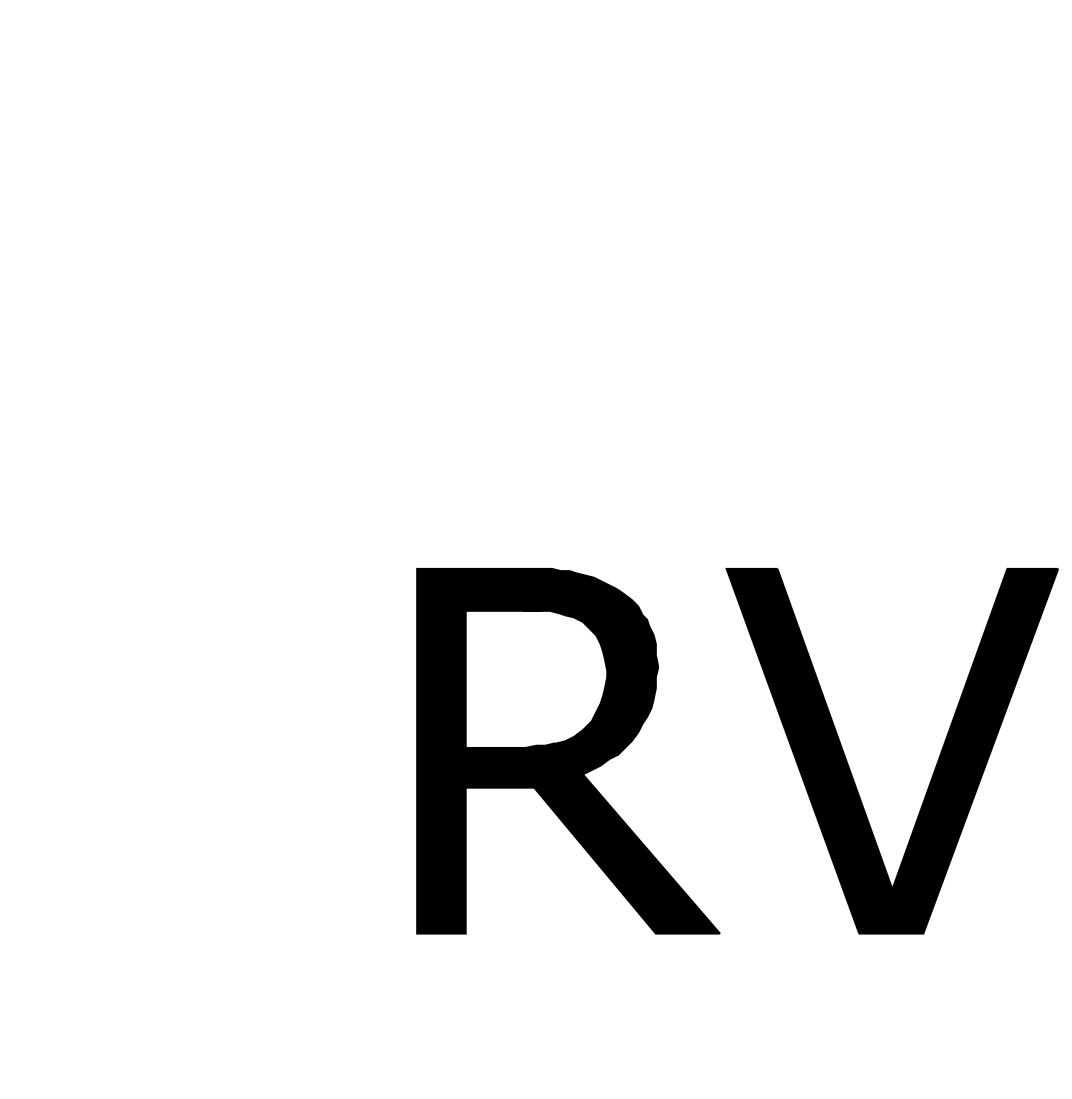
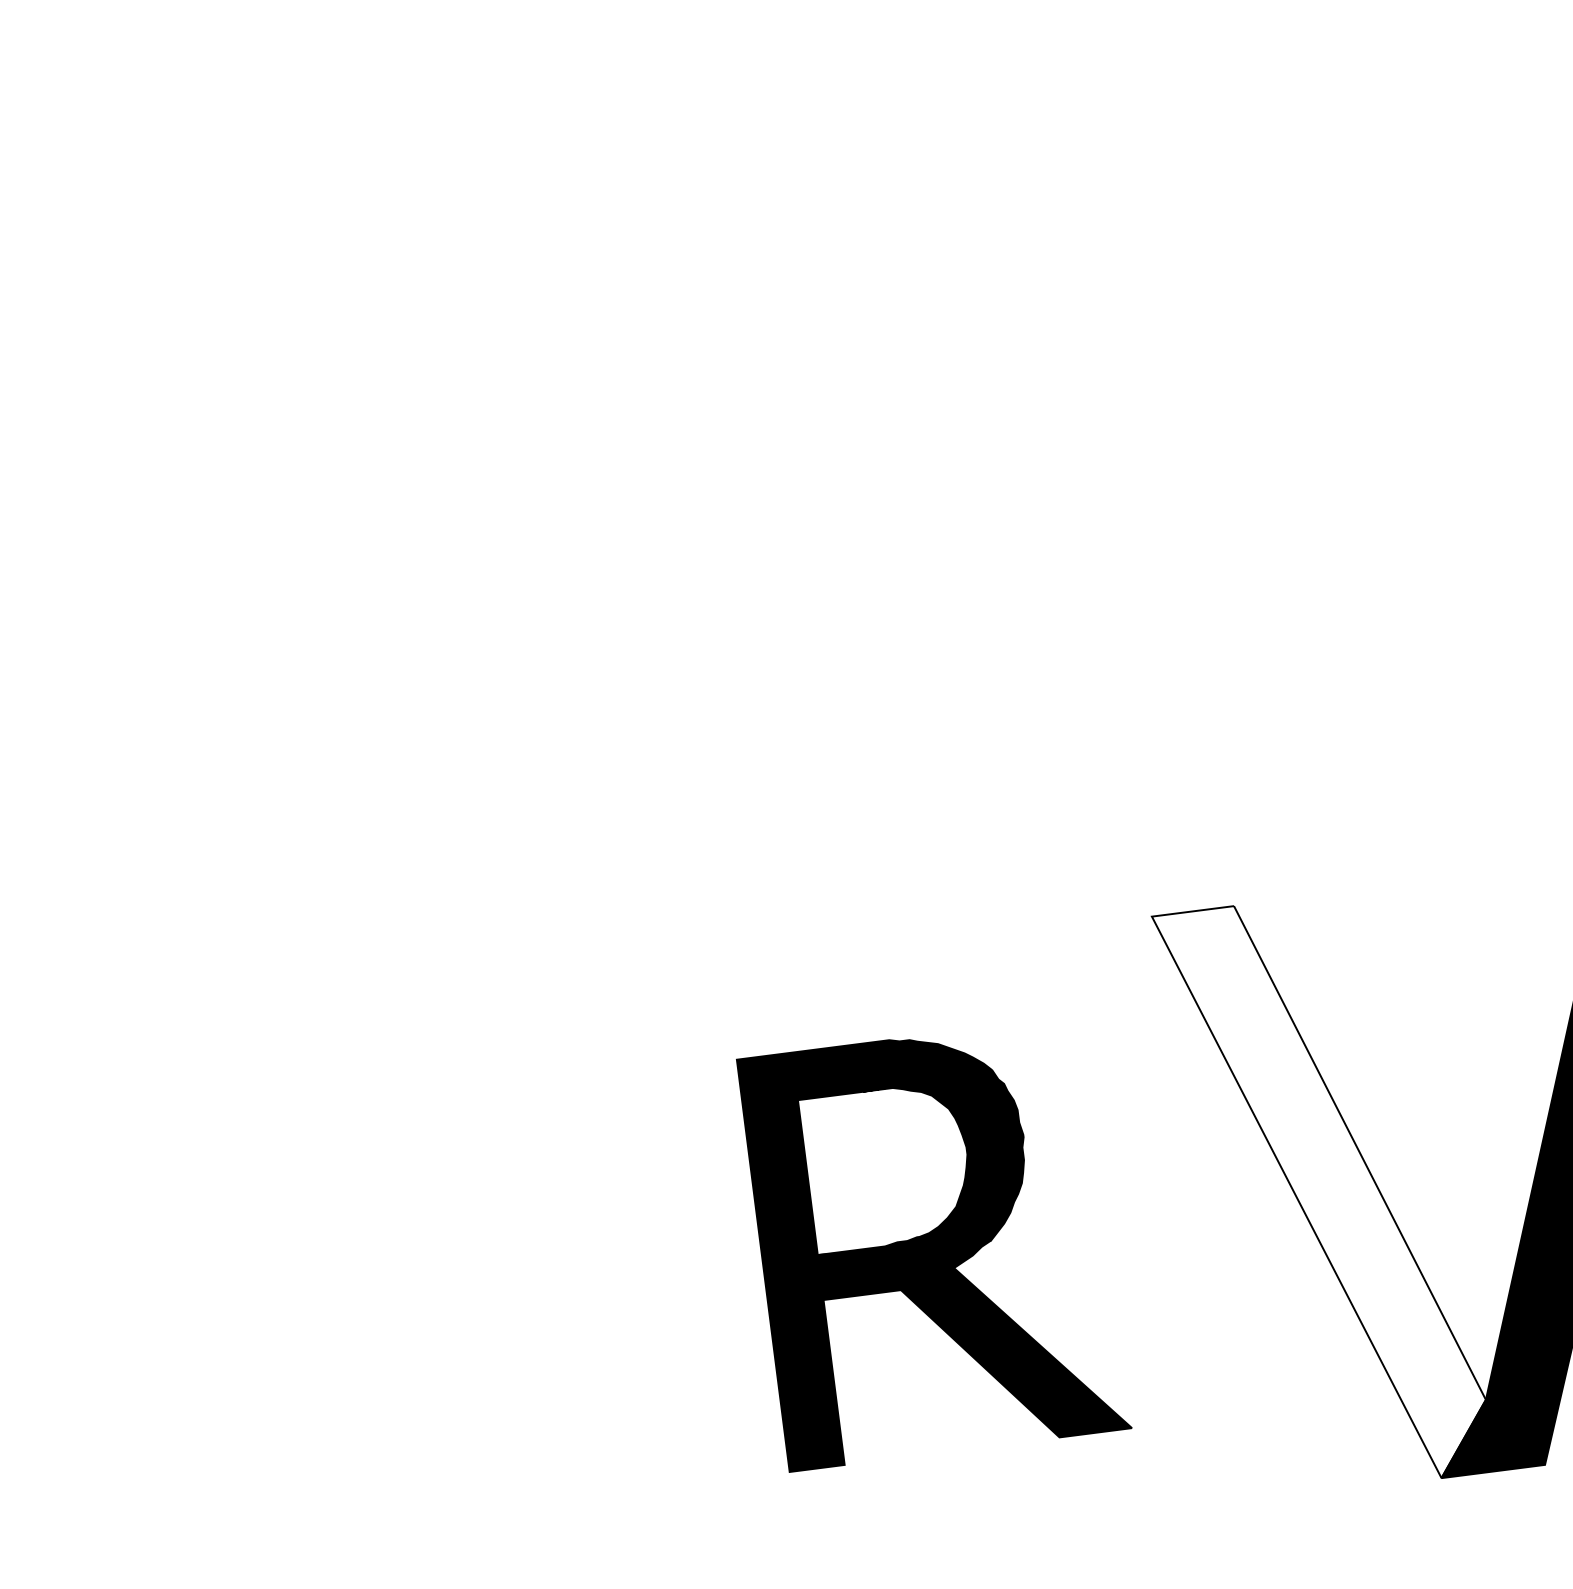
fill: (809, 750) -> (1323, 1192), removed
part: (568, 751) -> (934, 1244), size x0.7

